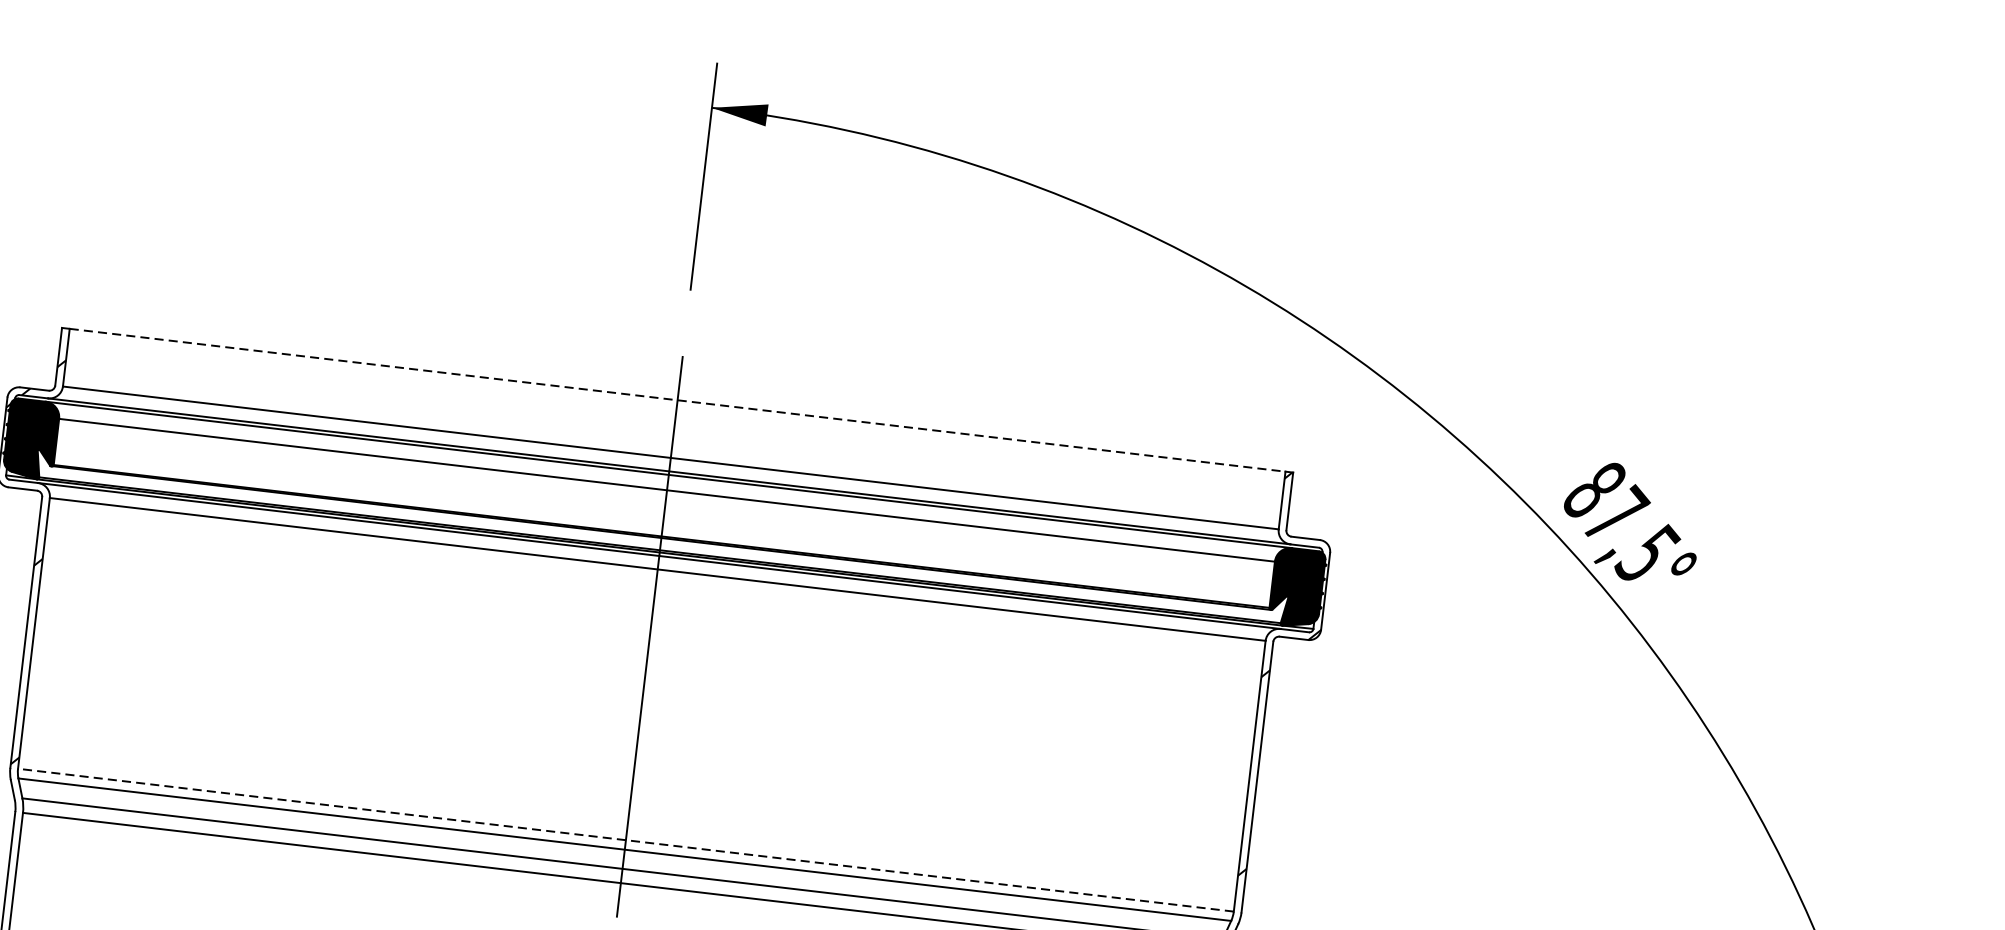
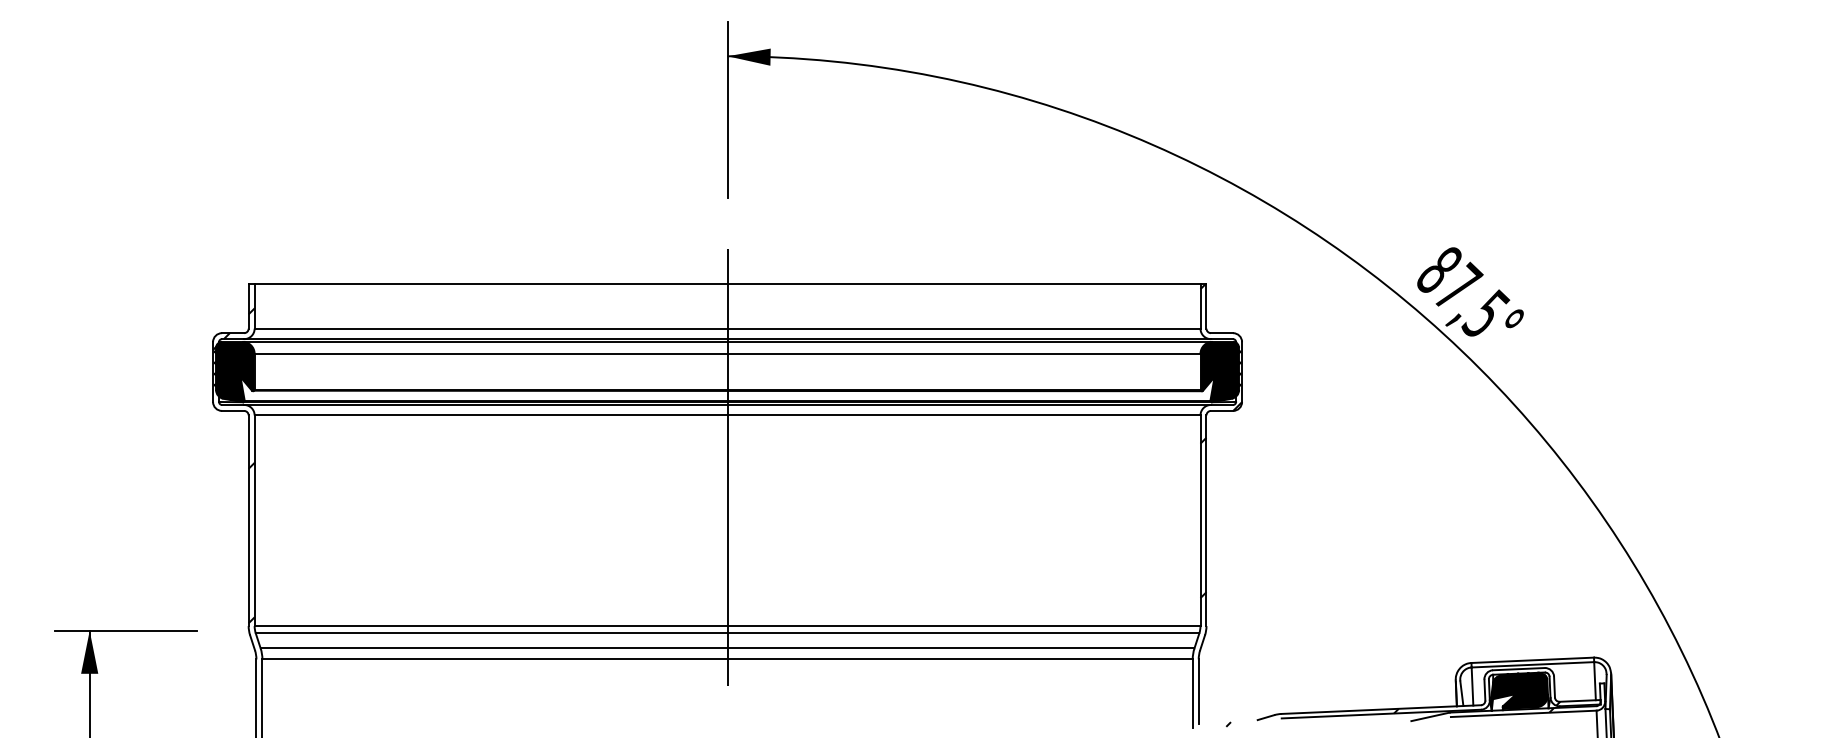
line: (677, 399) -> (727, 283), dashed -> solid
line: (625, 840) -> (727, 626), dashed -> solid

